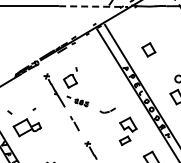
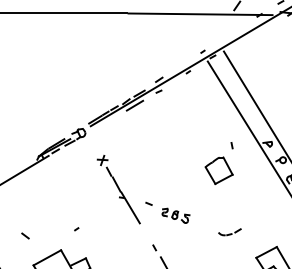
line: (94, 6) -> (202, 14), dashed -> solid
part: (70, 77) -> (219, 162), moved
part: (107, 110) -> (229, 231), size x0.71

